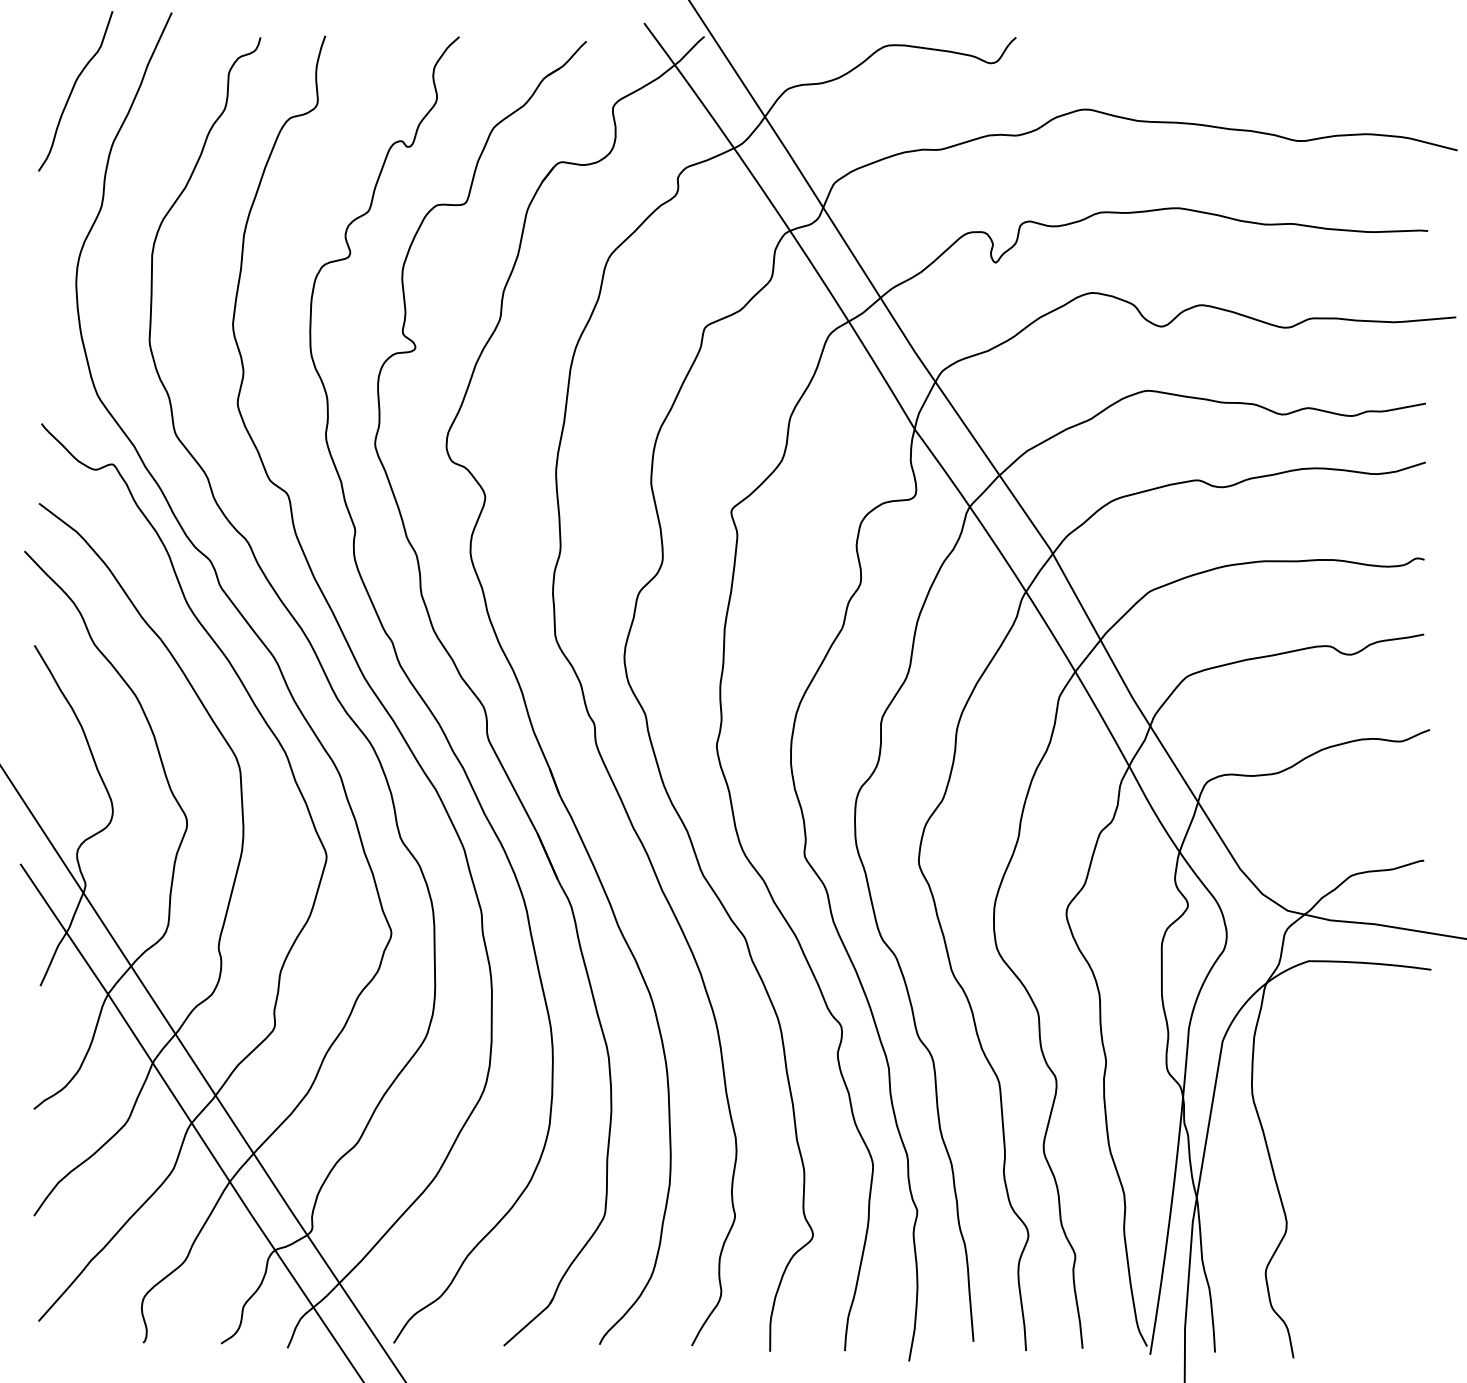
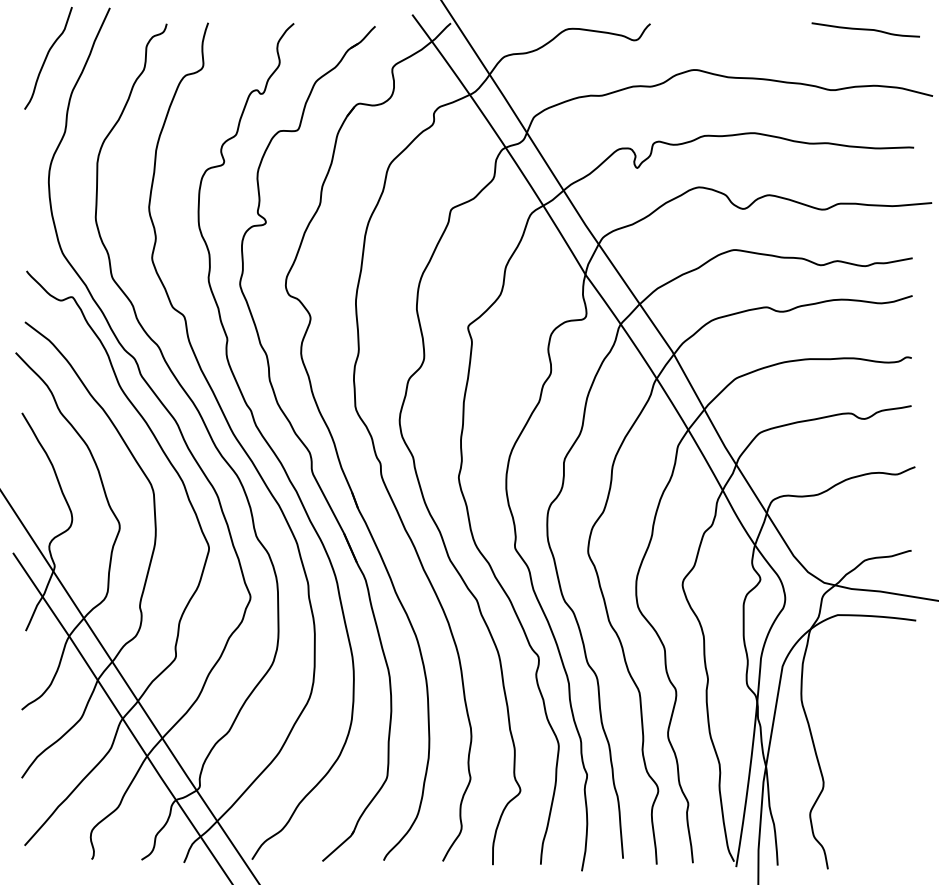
curve: (1352, 46) -> (865, 29), added

